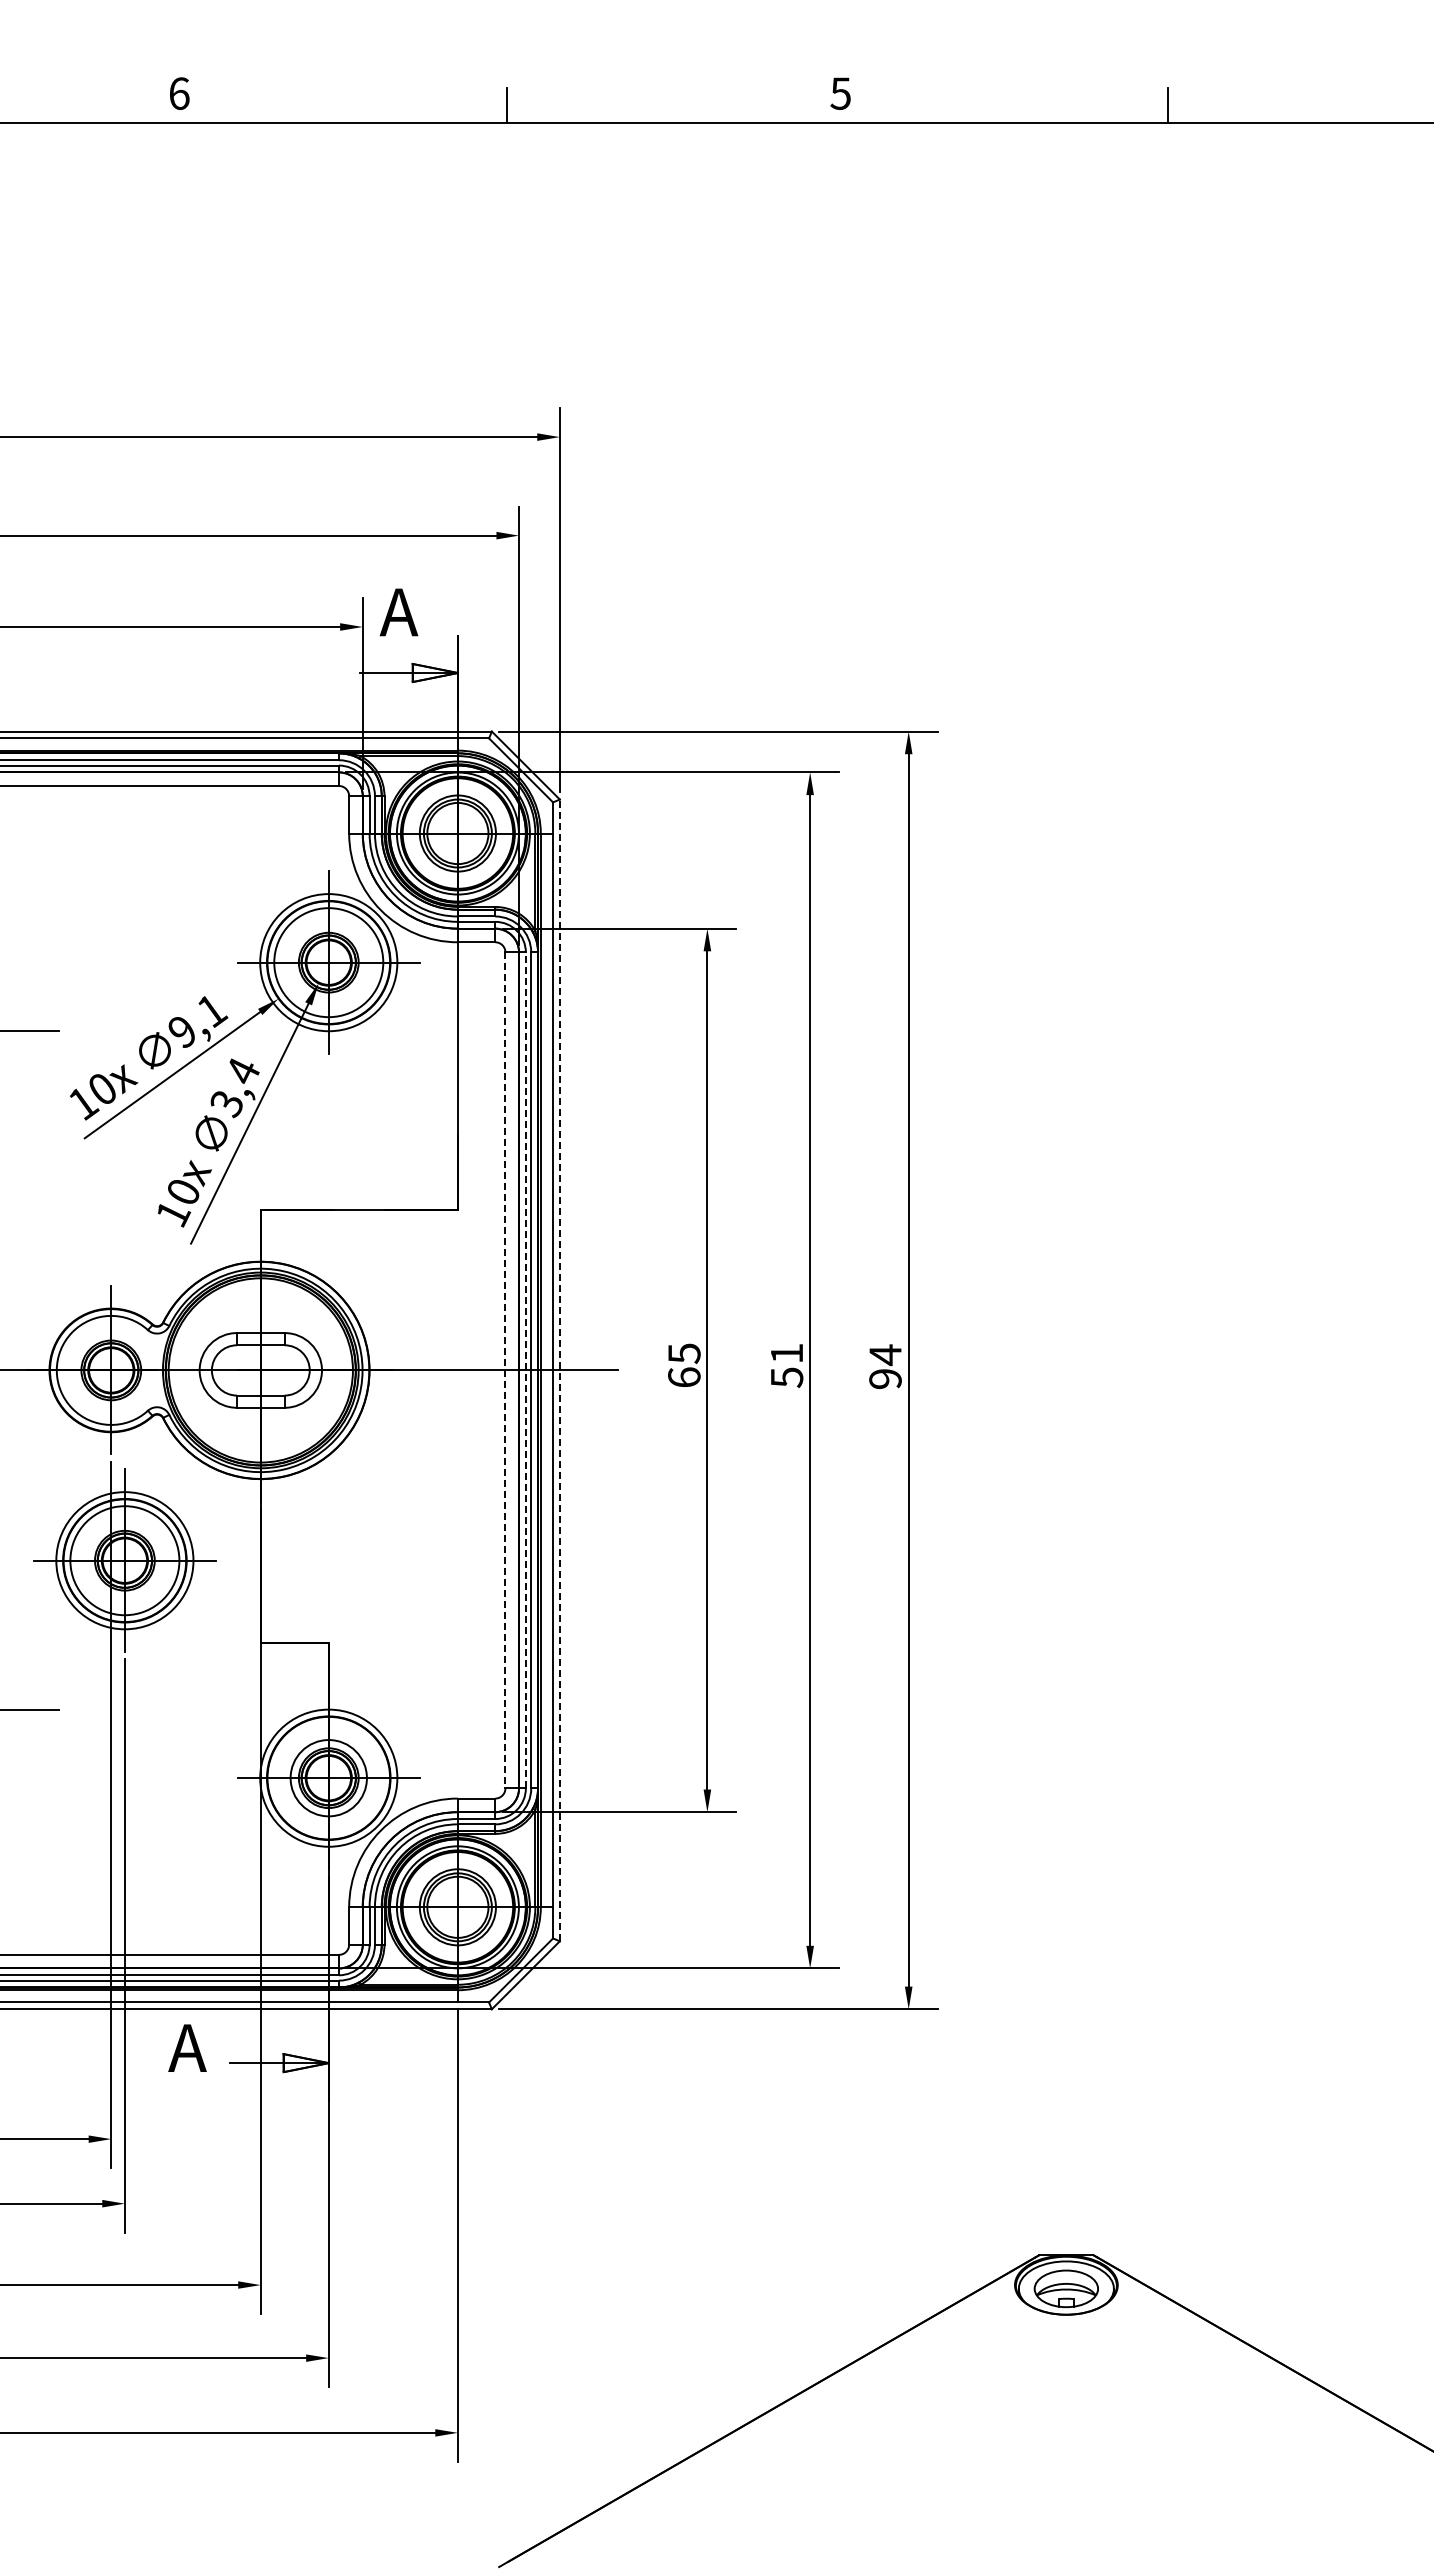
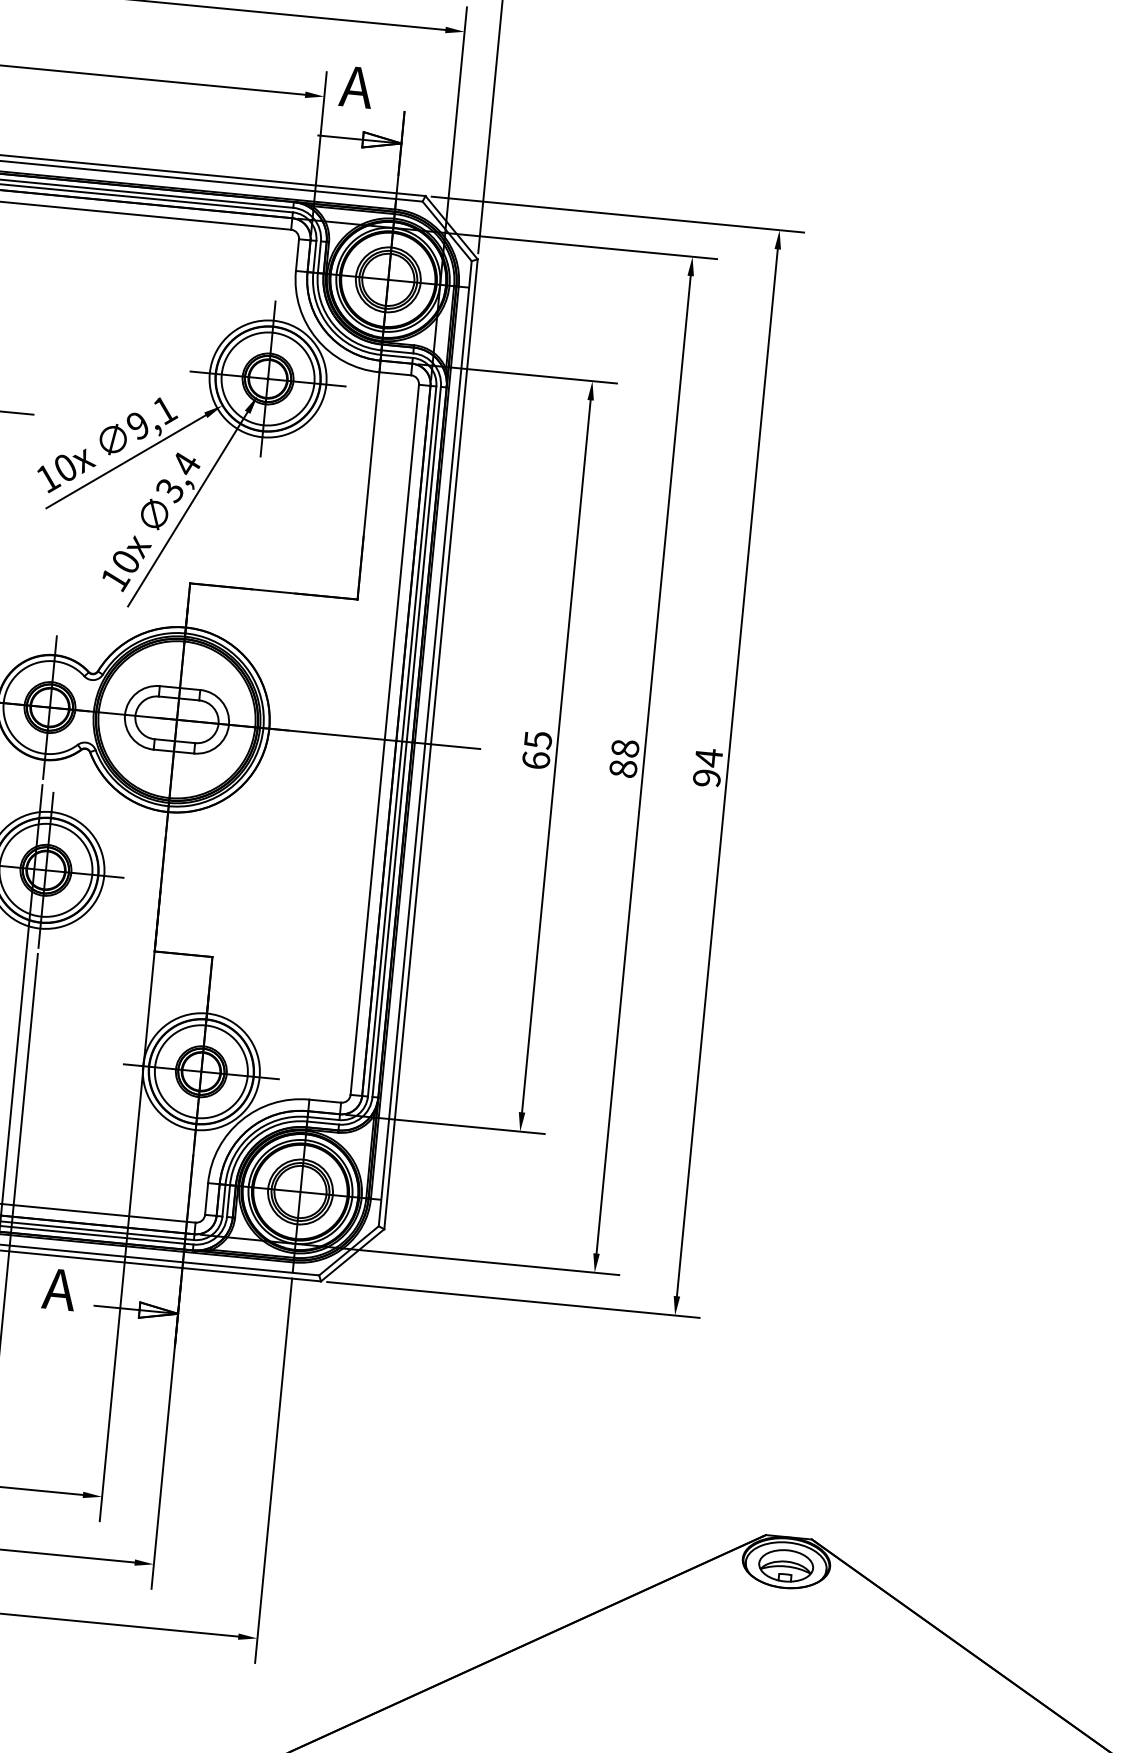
text: (786, 1365) -> (623, 758), 51 -> 88
line: (505, 1370) -> (384, 739), dashed -> solid
line: (525, 1370) -> (401, 741), dashed -> solid
line: (559, 1370) -> (430, 744), dashed -> solid
circle: (328, 1777) -> (201, 1071), size x1.43

